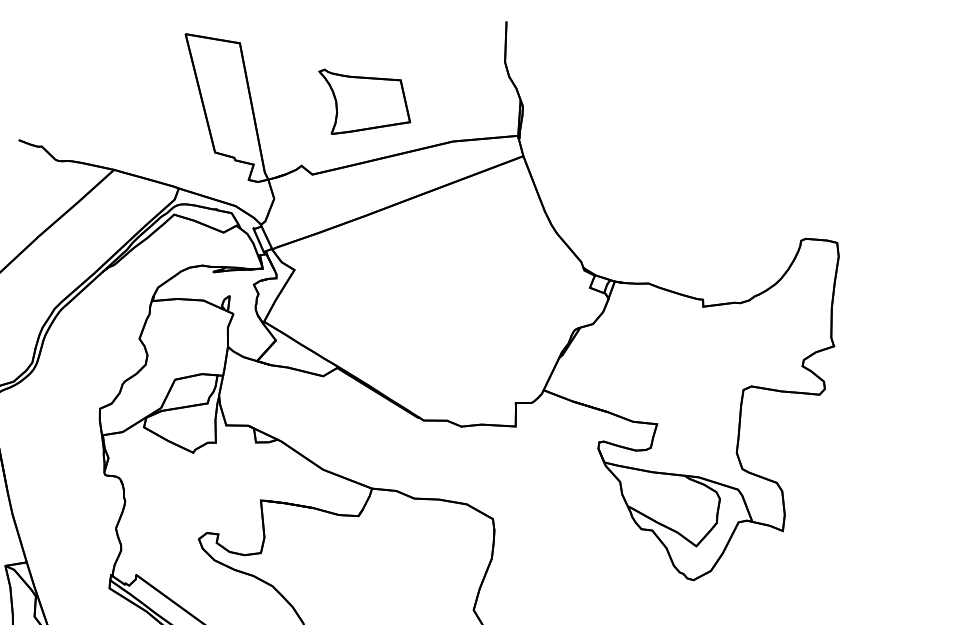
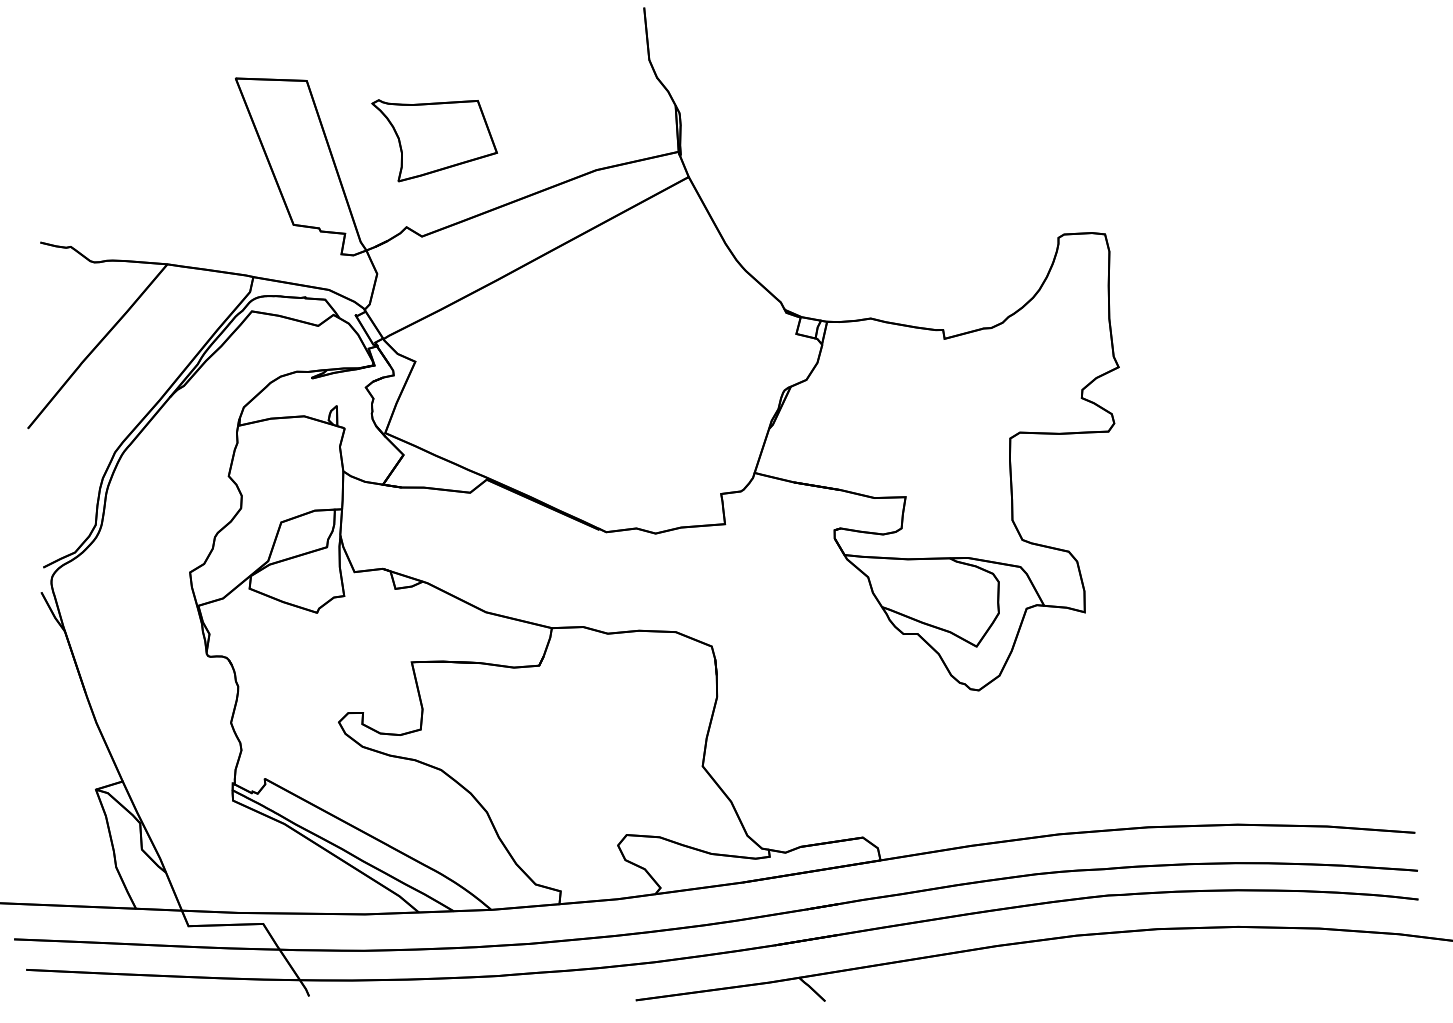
part: (363, 106) -> (434, 140), moved

